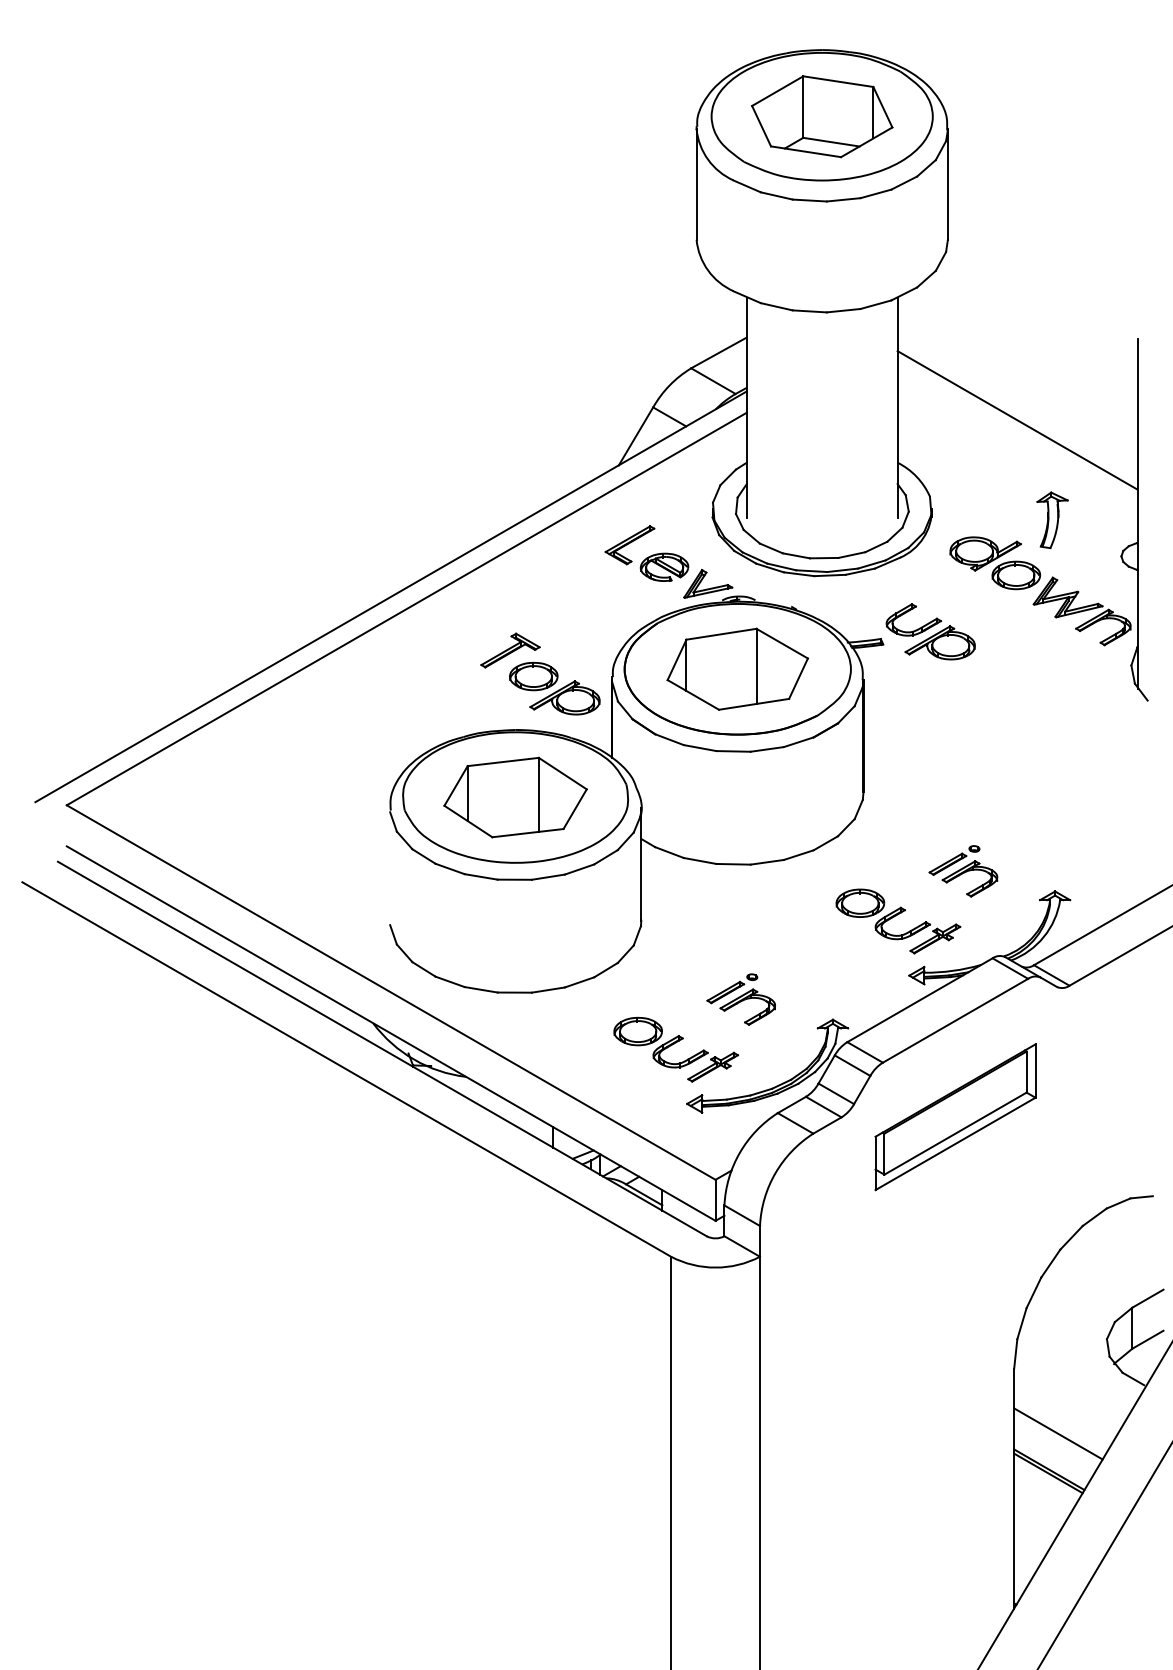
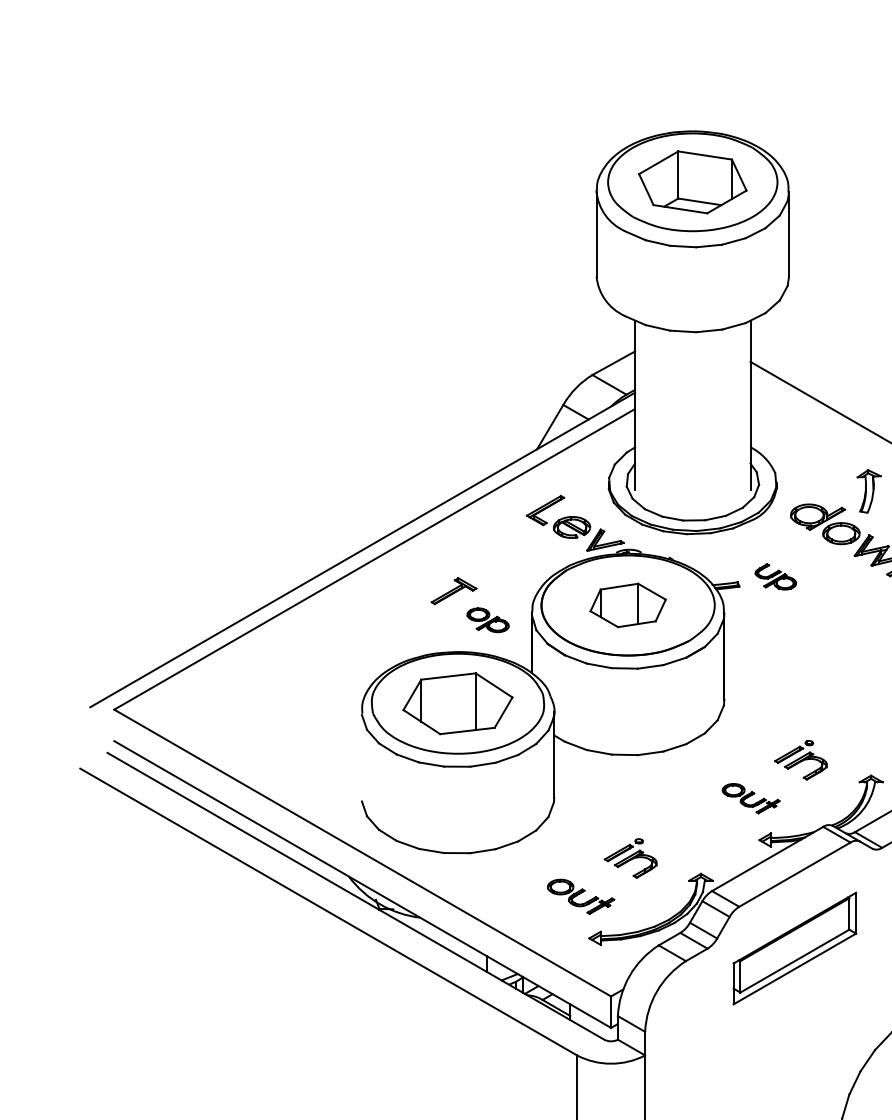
part: (930, 631) -> (775, 576), size x0.6
part: (737, 668) -> (627, 604), size x0.7
part: (554, 688) -> (487, 620), size x0.6
part: (898, 921) -> (751, 798), size x0.6
part: (676, 1049) -> (581, 896), size x0.7

